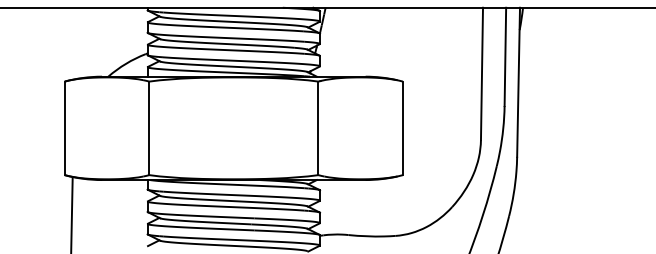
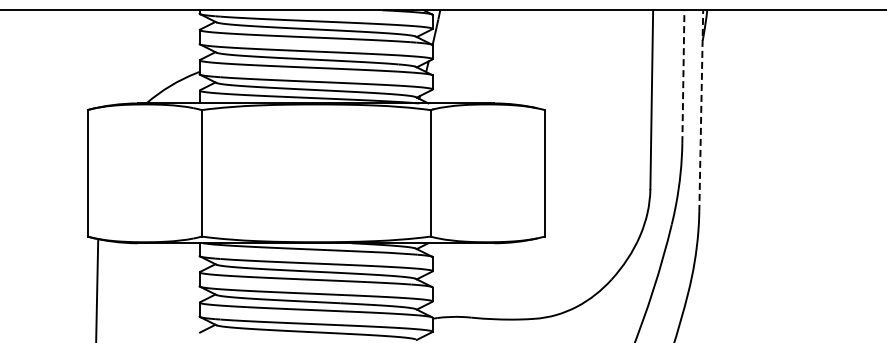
line: (505, 56) -> (683, 76), solid -> dashed
line: (518, 82) -> (701, 111), solid -> dashed

